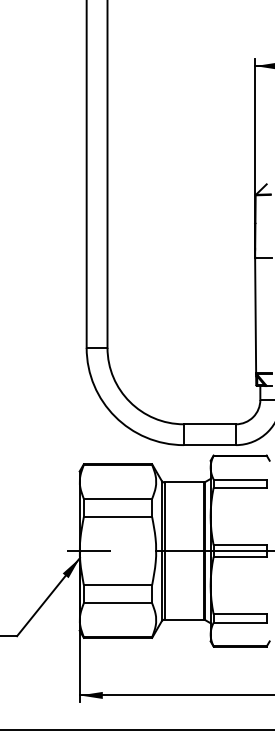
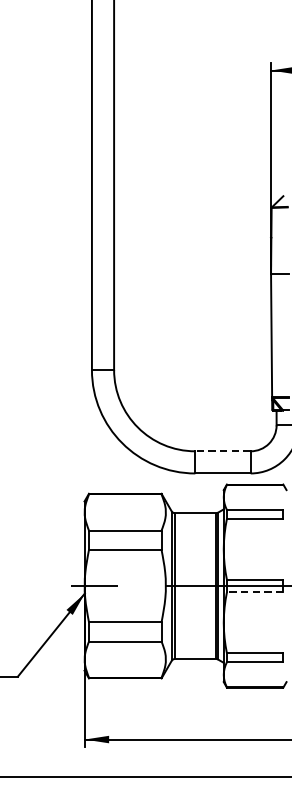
line: (209, 424) -> (222, 451), solid -> dashed
line: (240, 556) -> (255, 591), solid -> dashed

